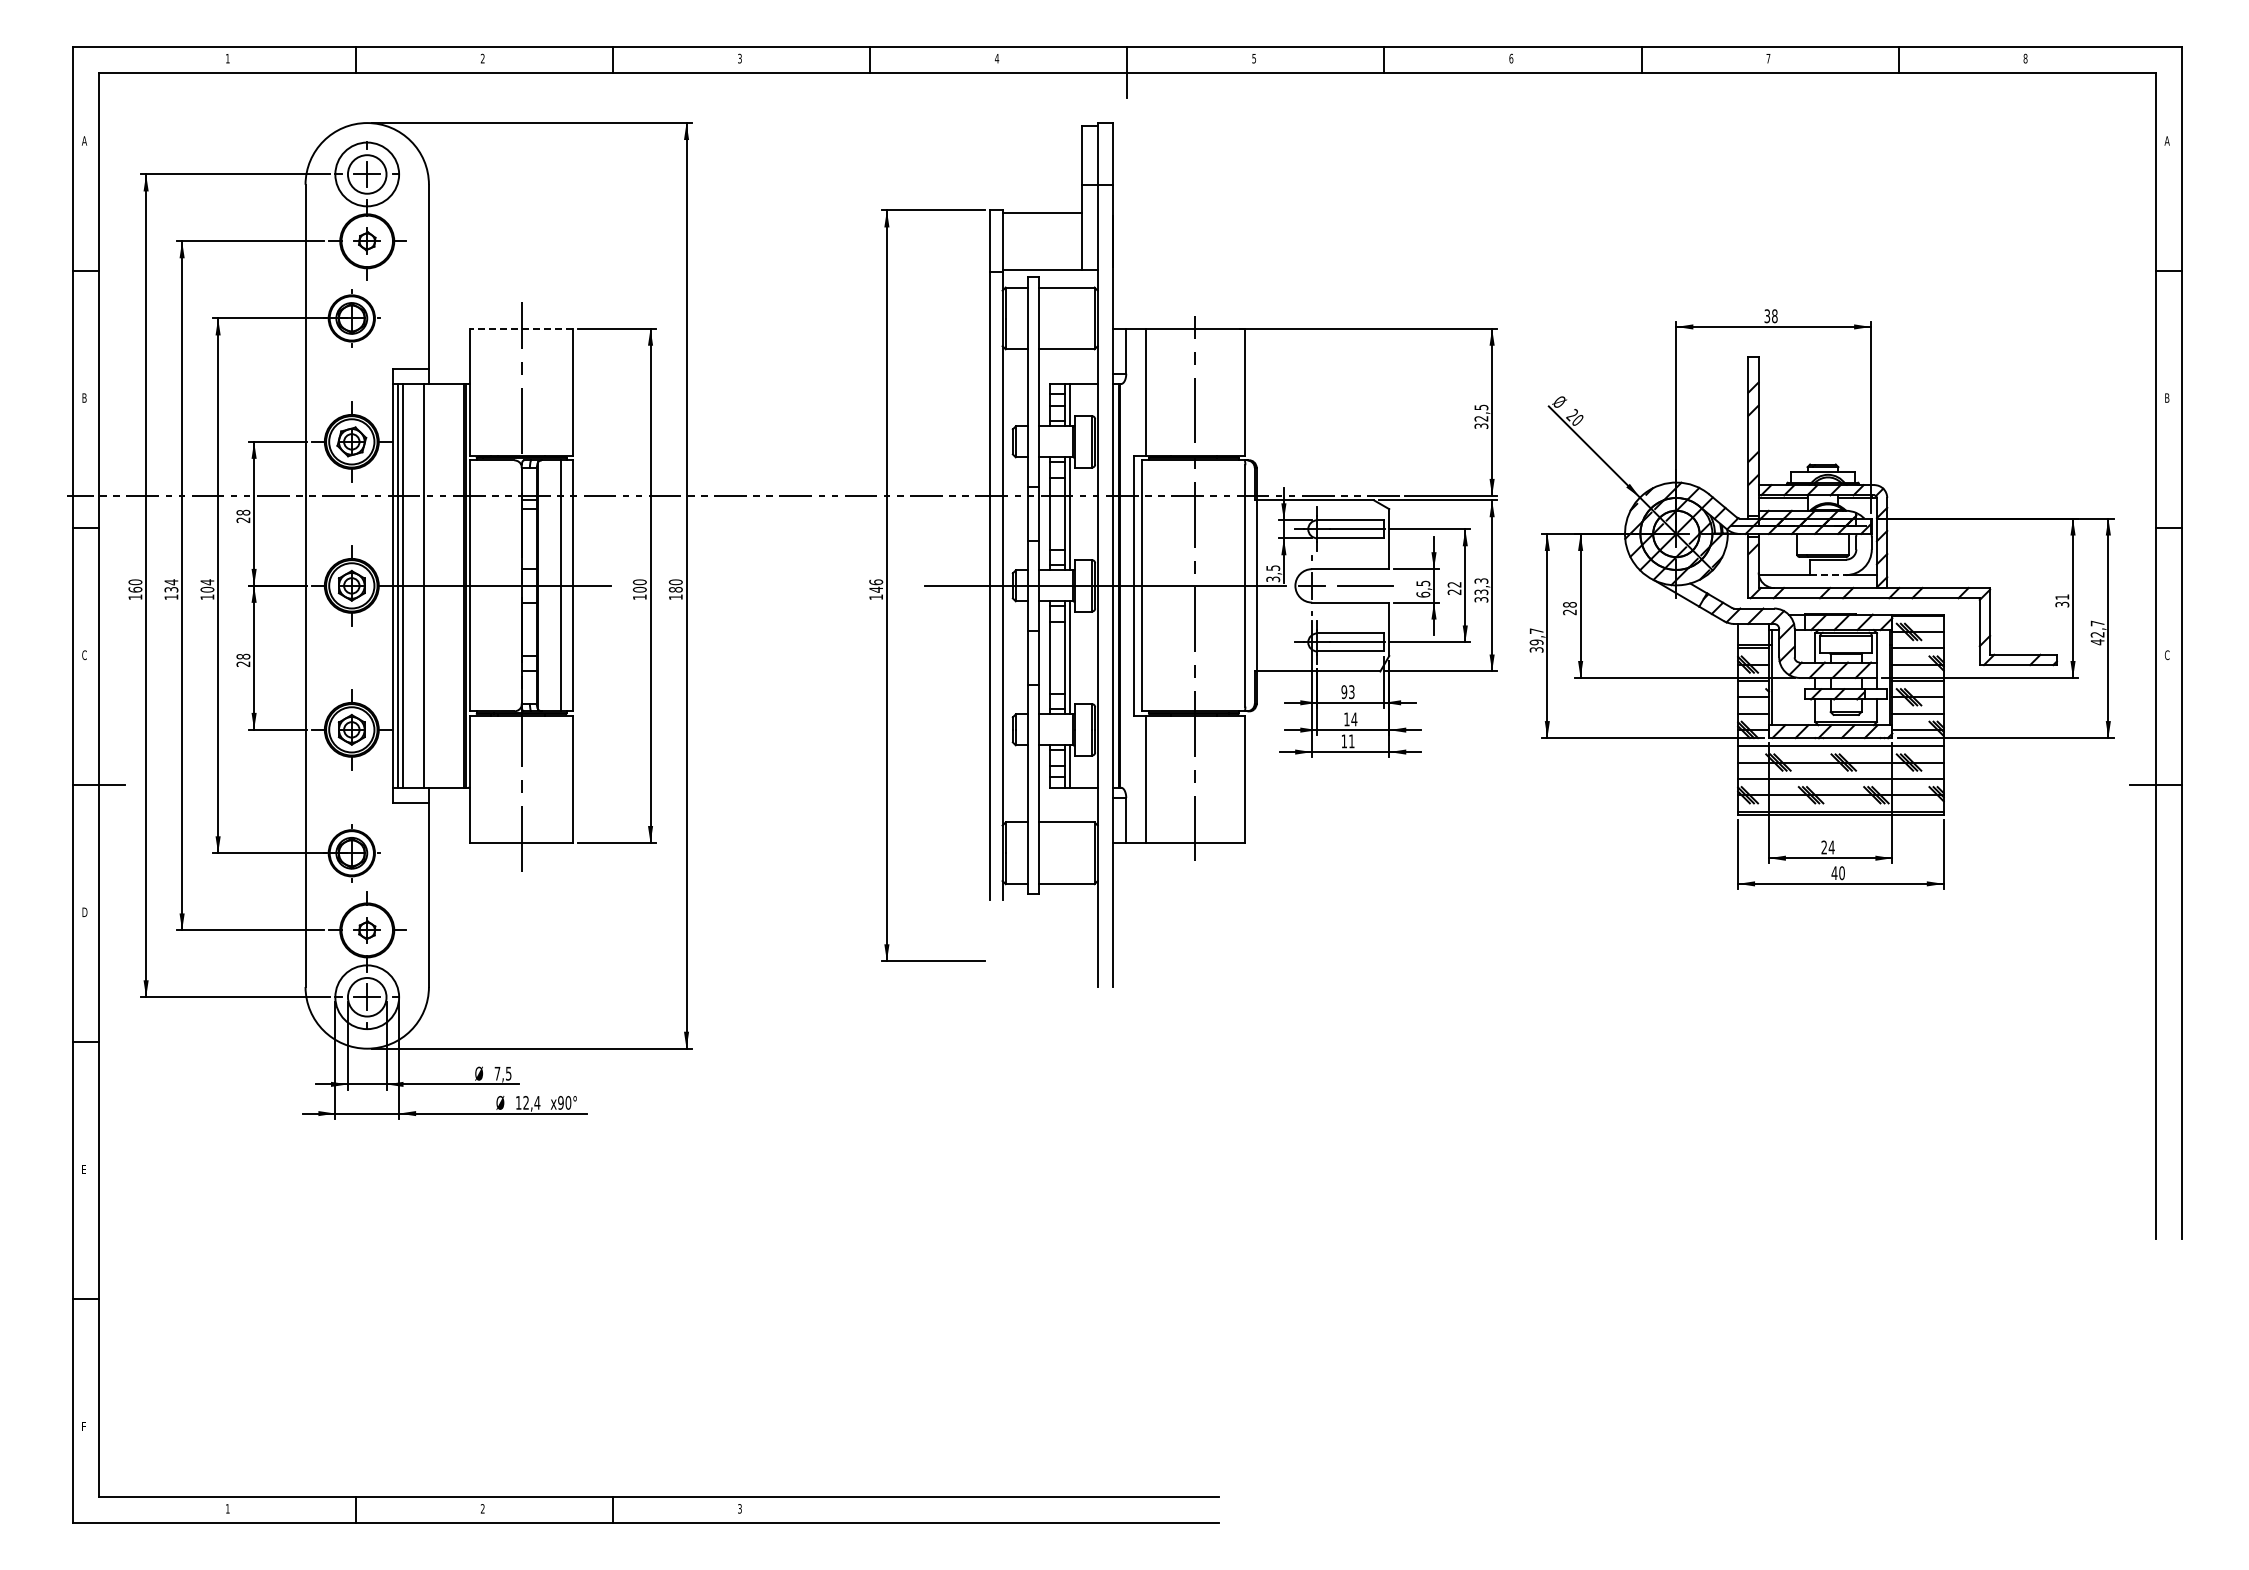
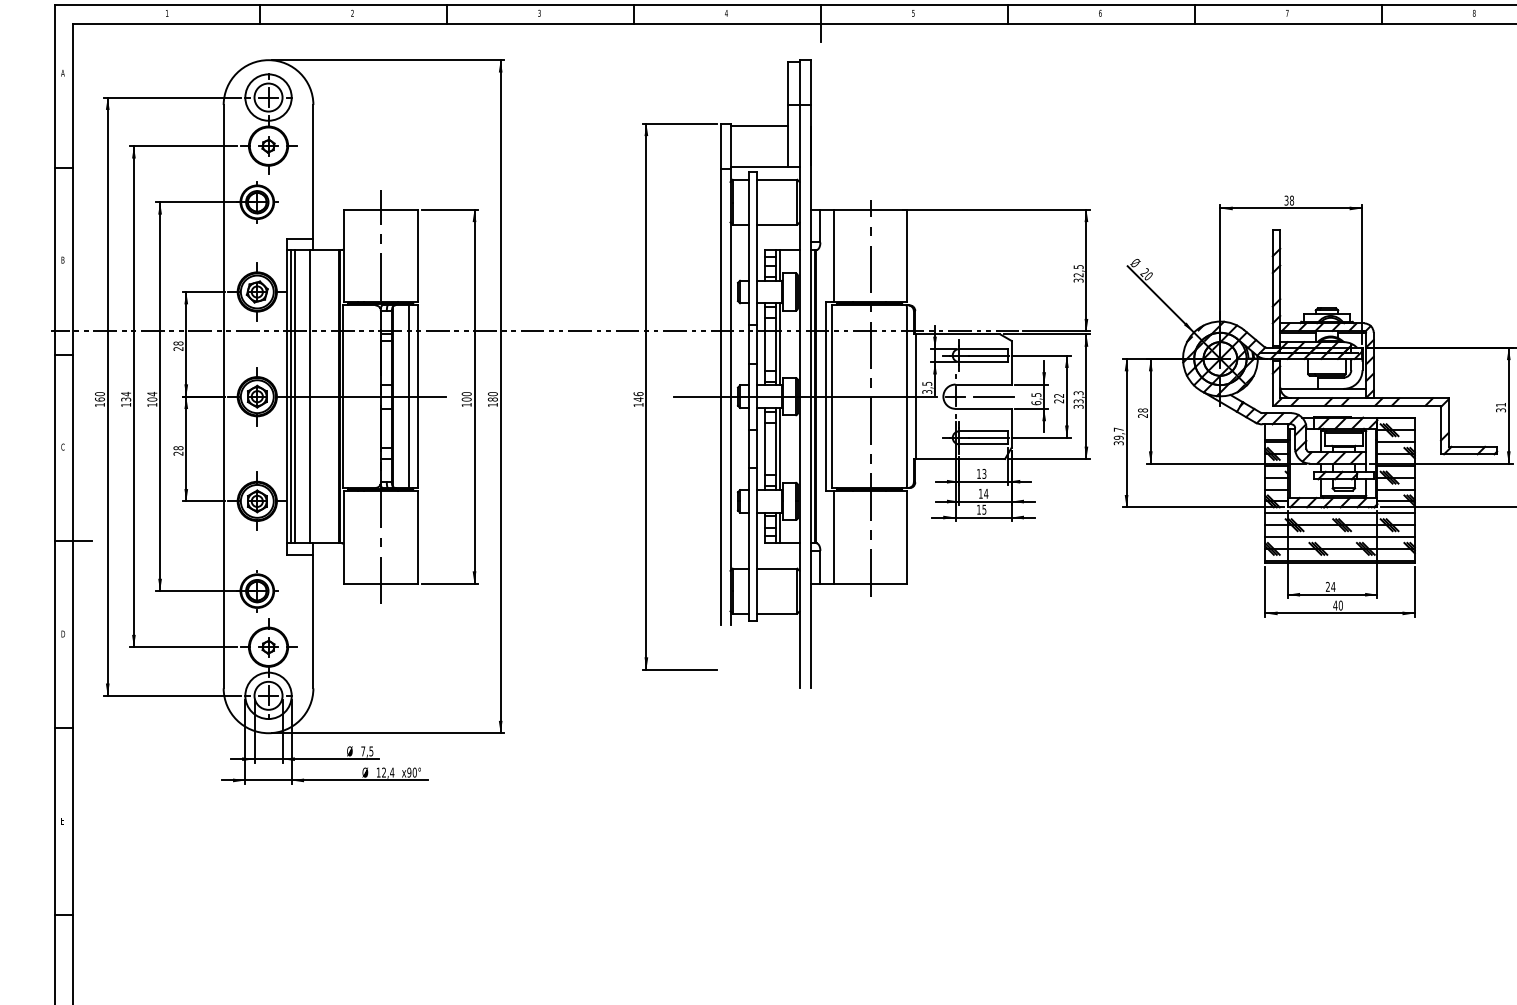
line: (521, 328) -> (380, 209), dashed -> solid
line: (1828, 575) -> (1331, 389), dashed -> solid
text: (1344, 692) -> (979, 474), 93 -> 13
text: (1351, 741) -> (984, 509), 11 -> 15

